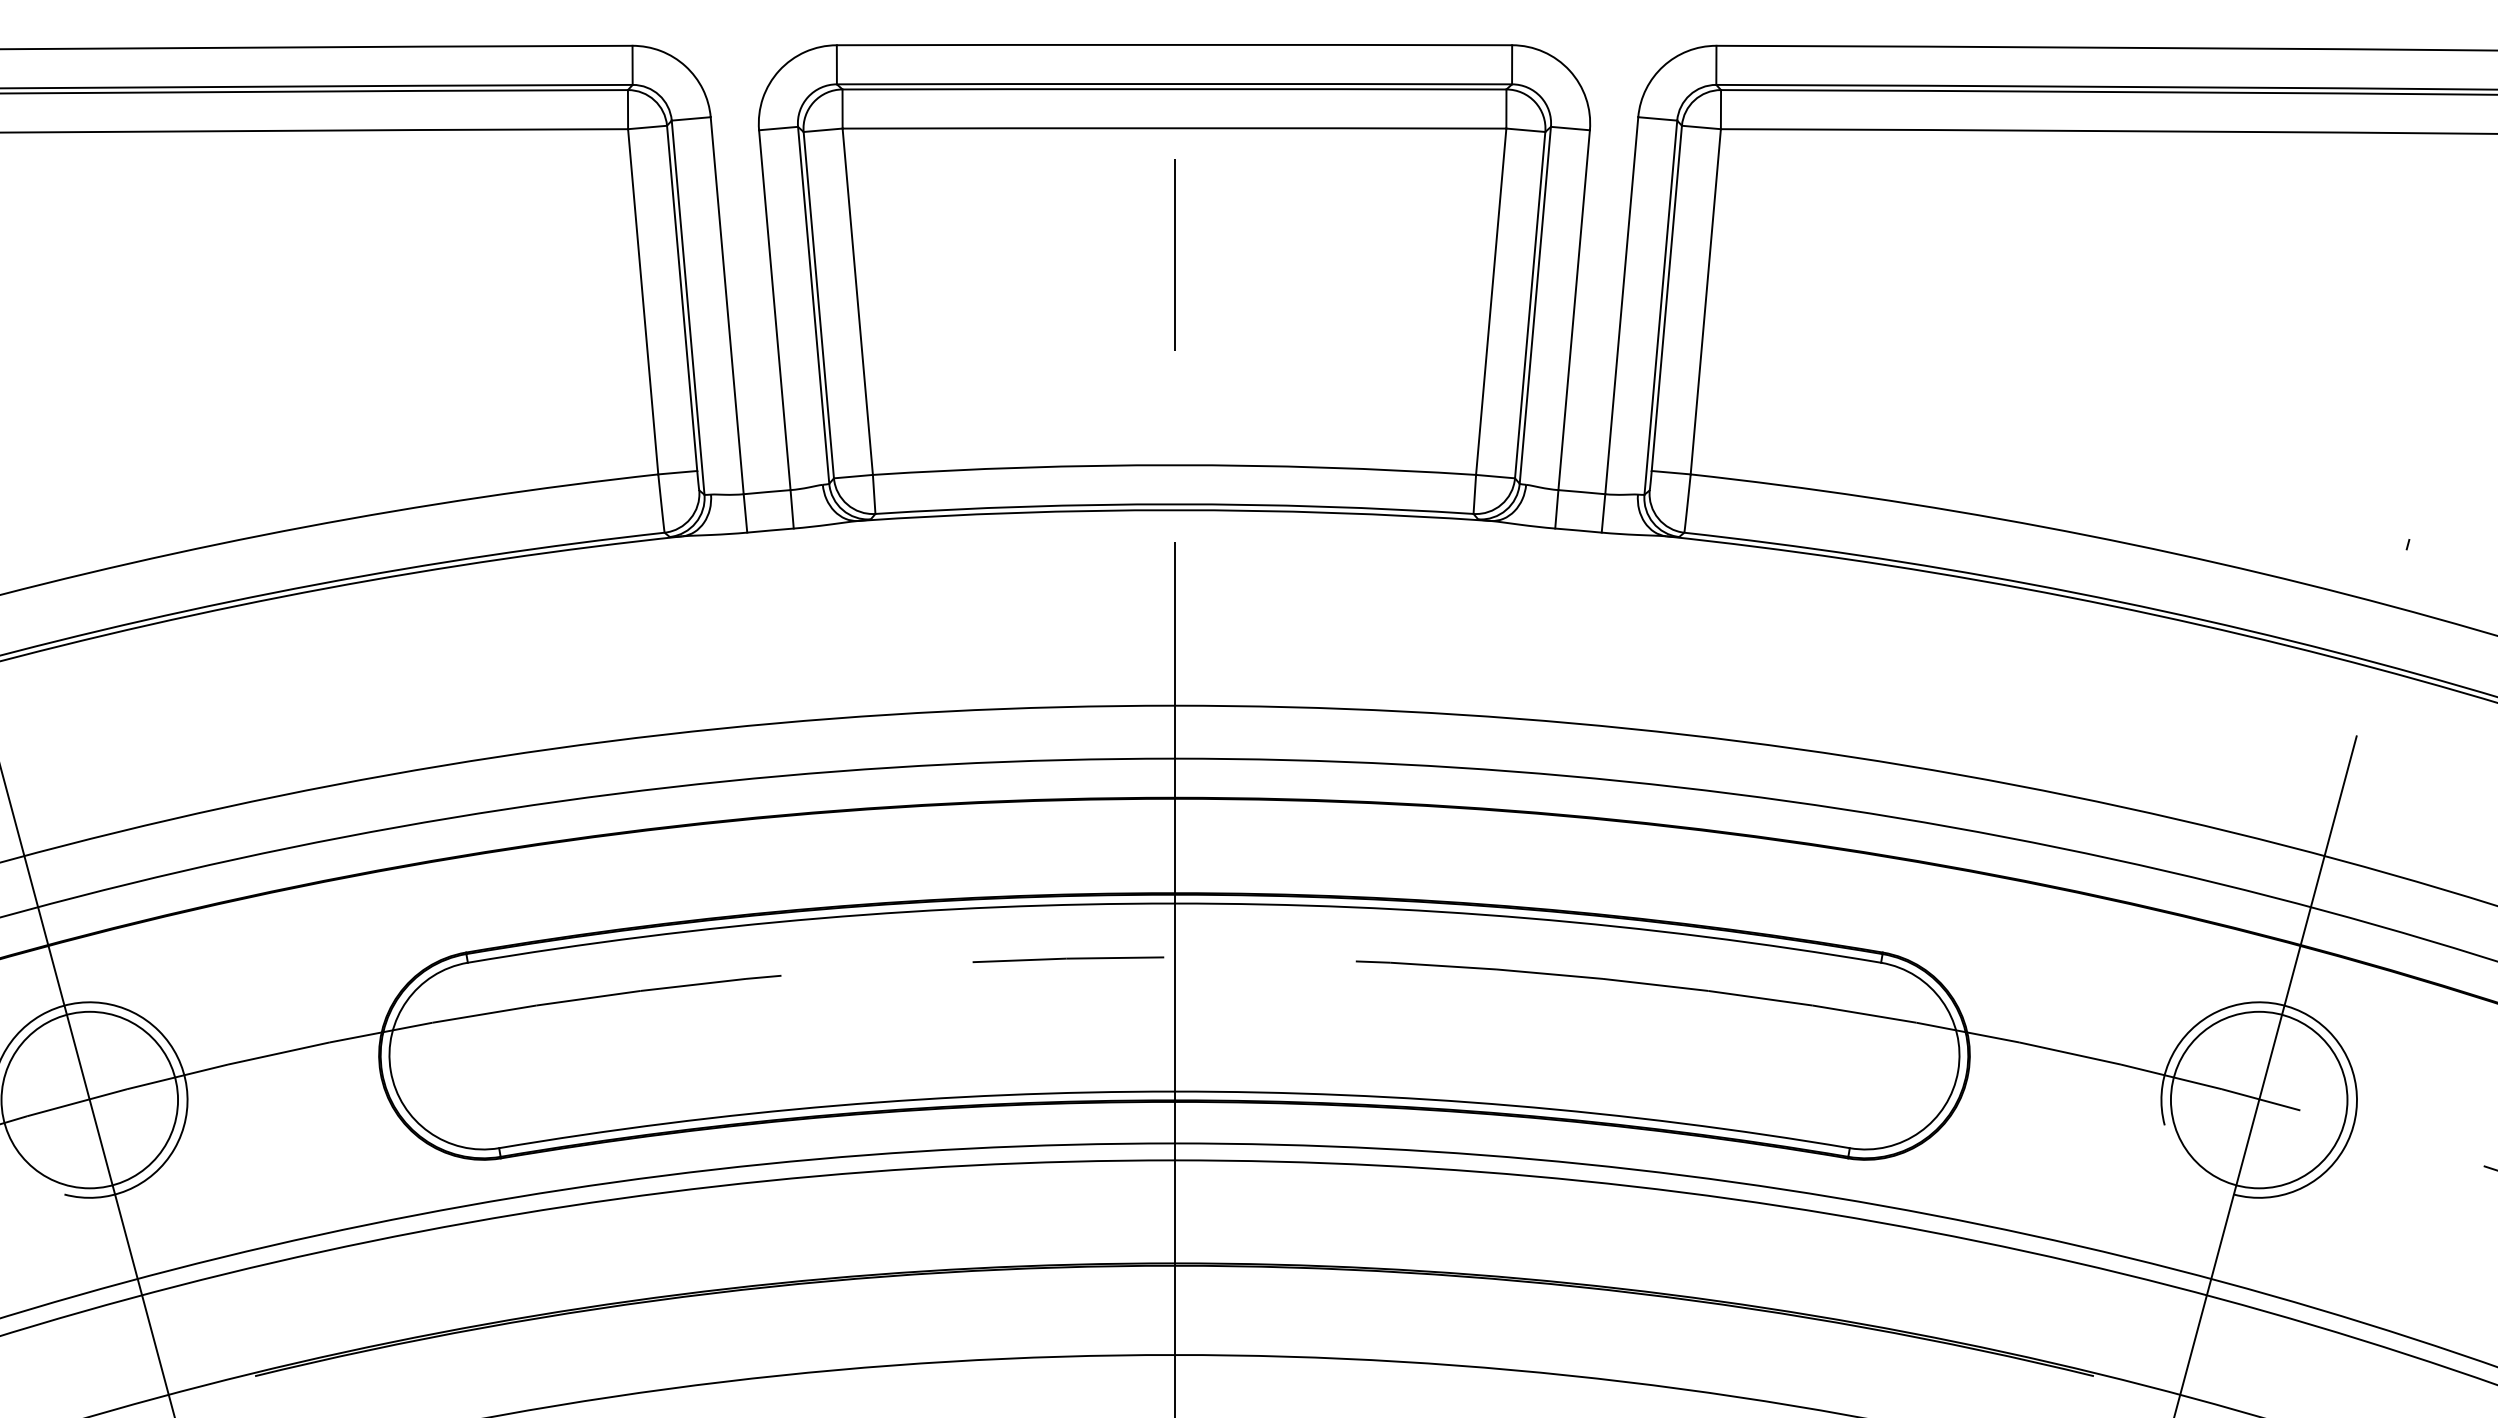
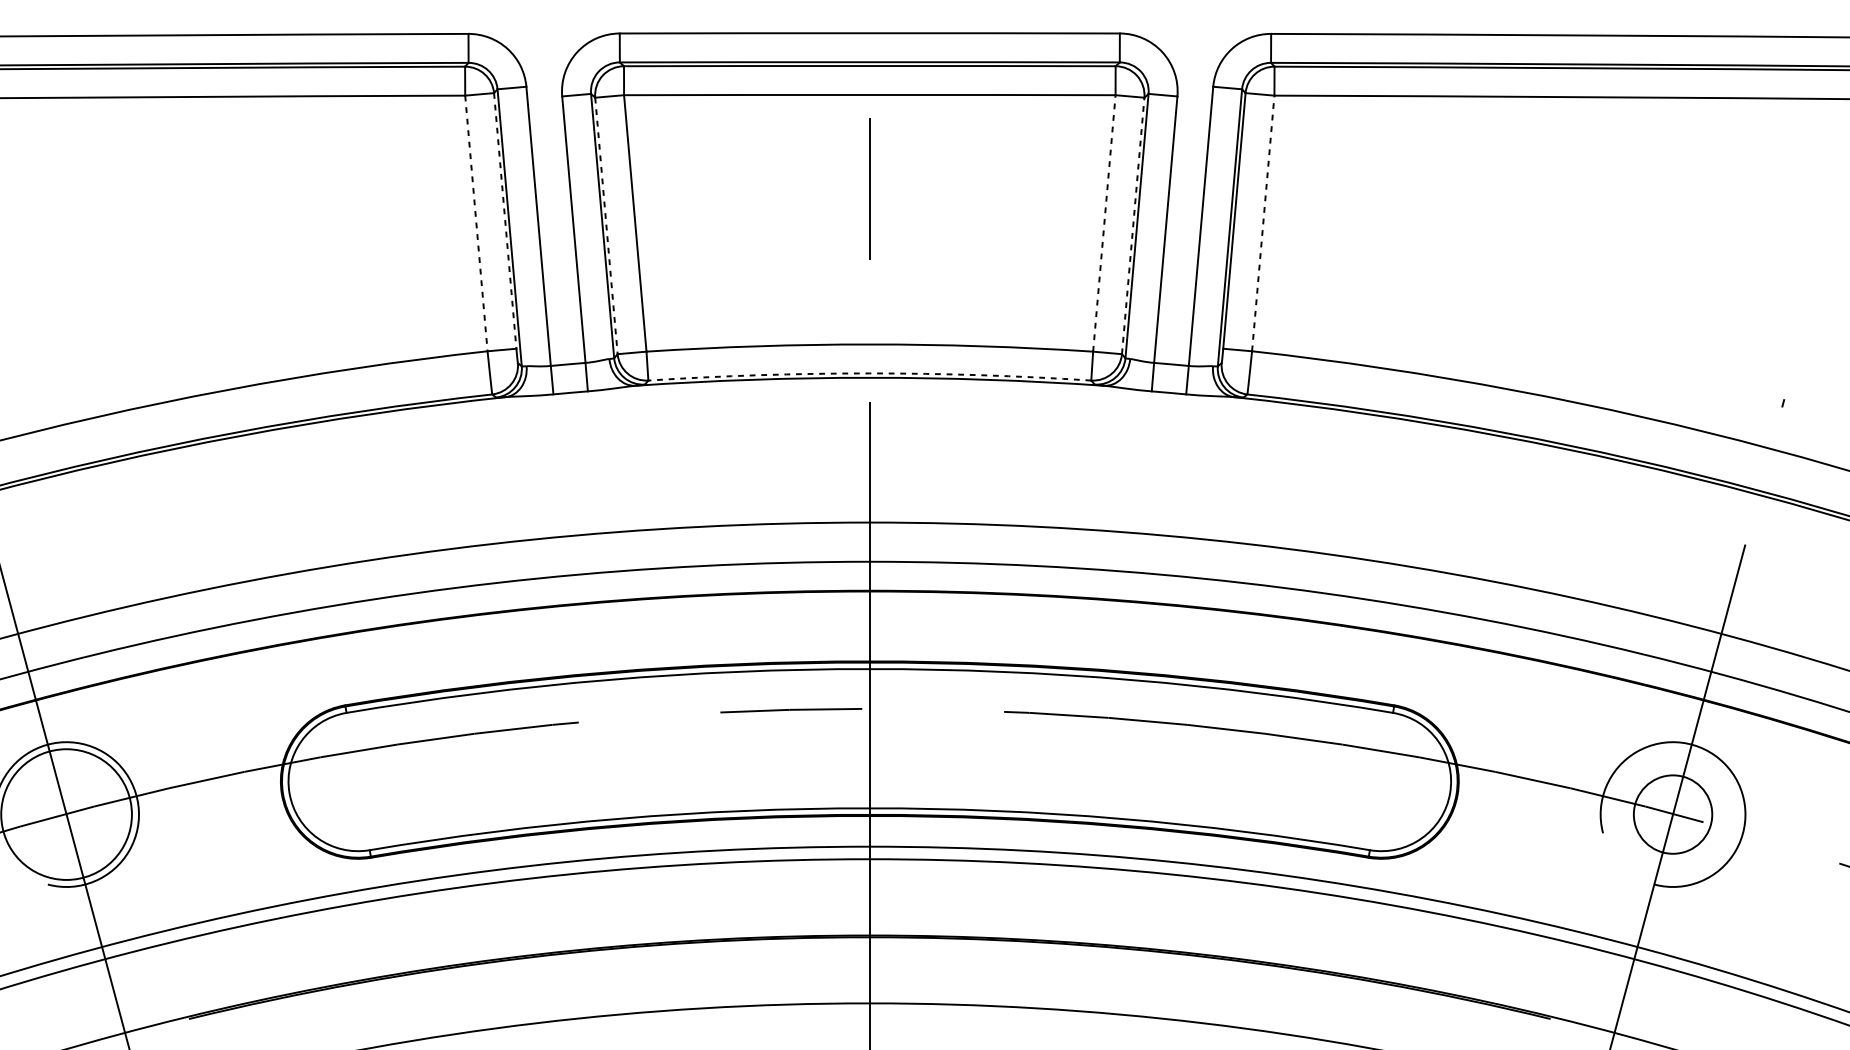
line: (682, 298) -> (505, 221), solid -> dashed
line: (1491, 301) -> (1104, 223), solid -> dashed
line: (1705, 301) -> (1263, 223), solid -> dashed
line: (643, 302) -> (476, 223), solid -> dashed
line: (818, 305) -> (606, 226), solid -> dashed
line: (1530, 305) -> (1133, 226), solid -> dashed
arc: (1174, 504) -> (869, 373), solid -> dashed
circle: (2258, 1099) -> (1672, 814), size x0.6

